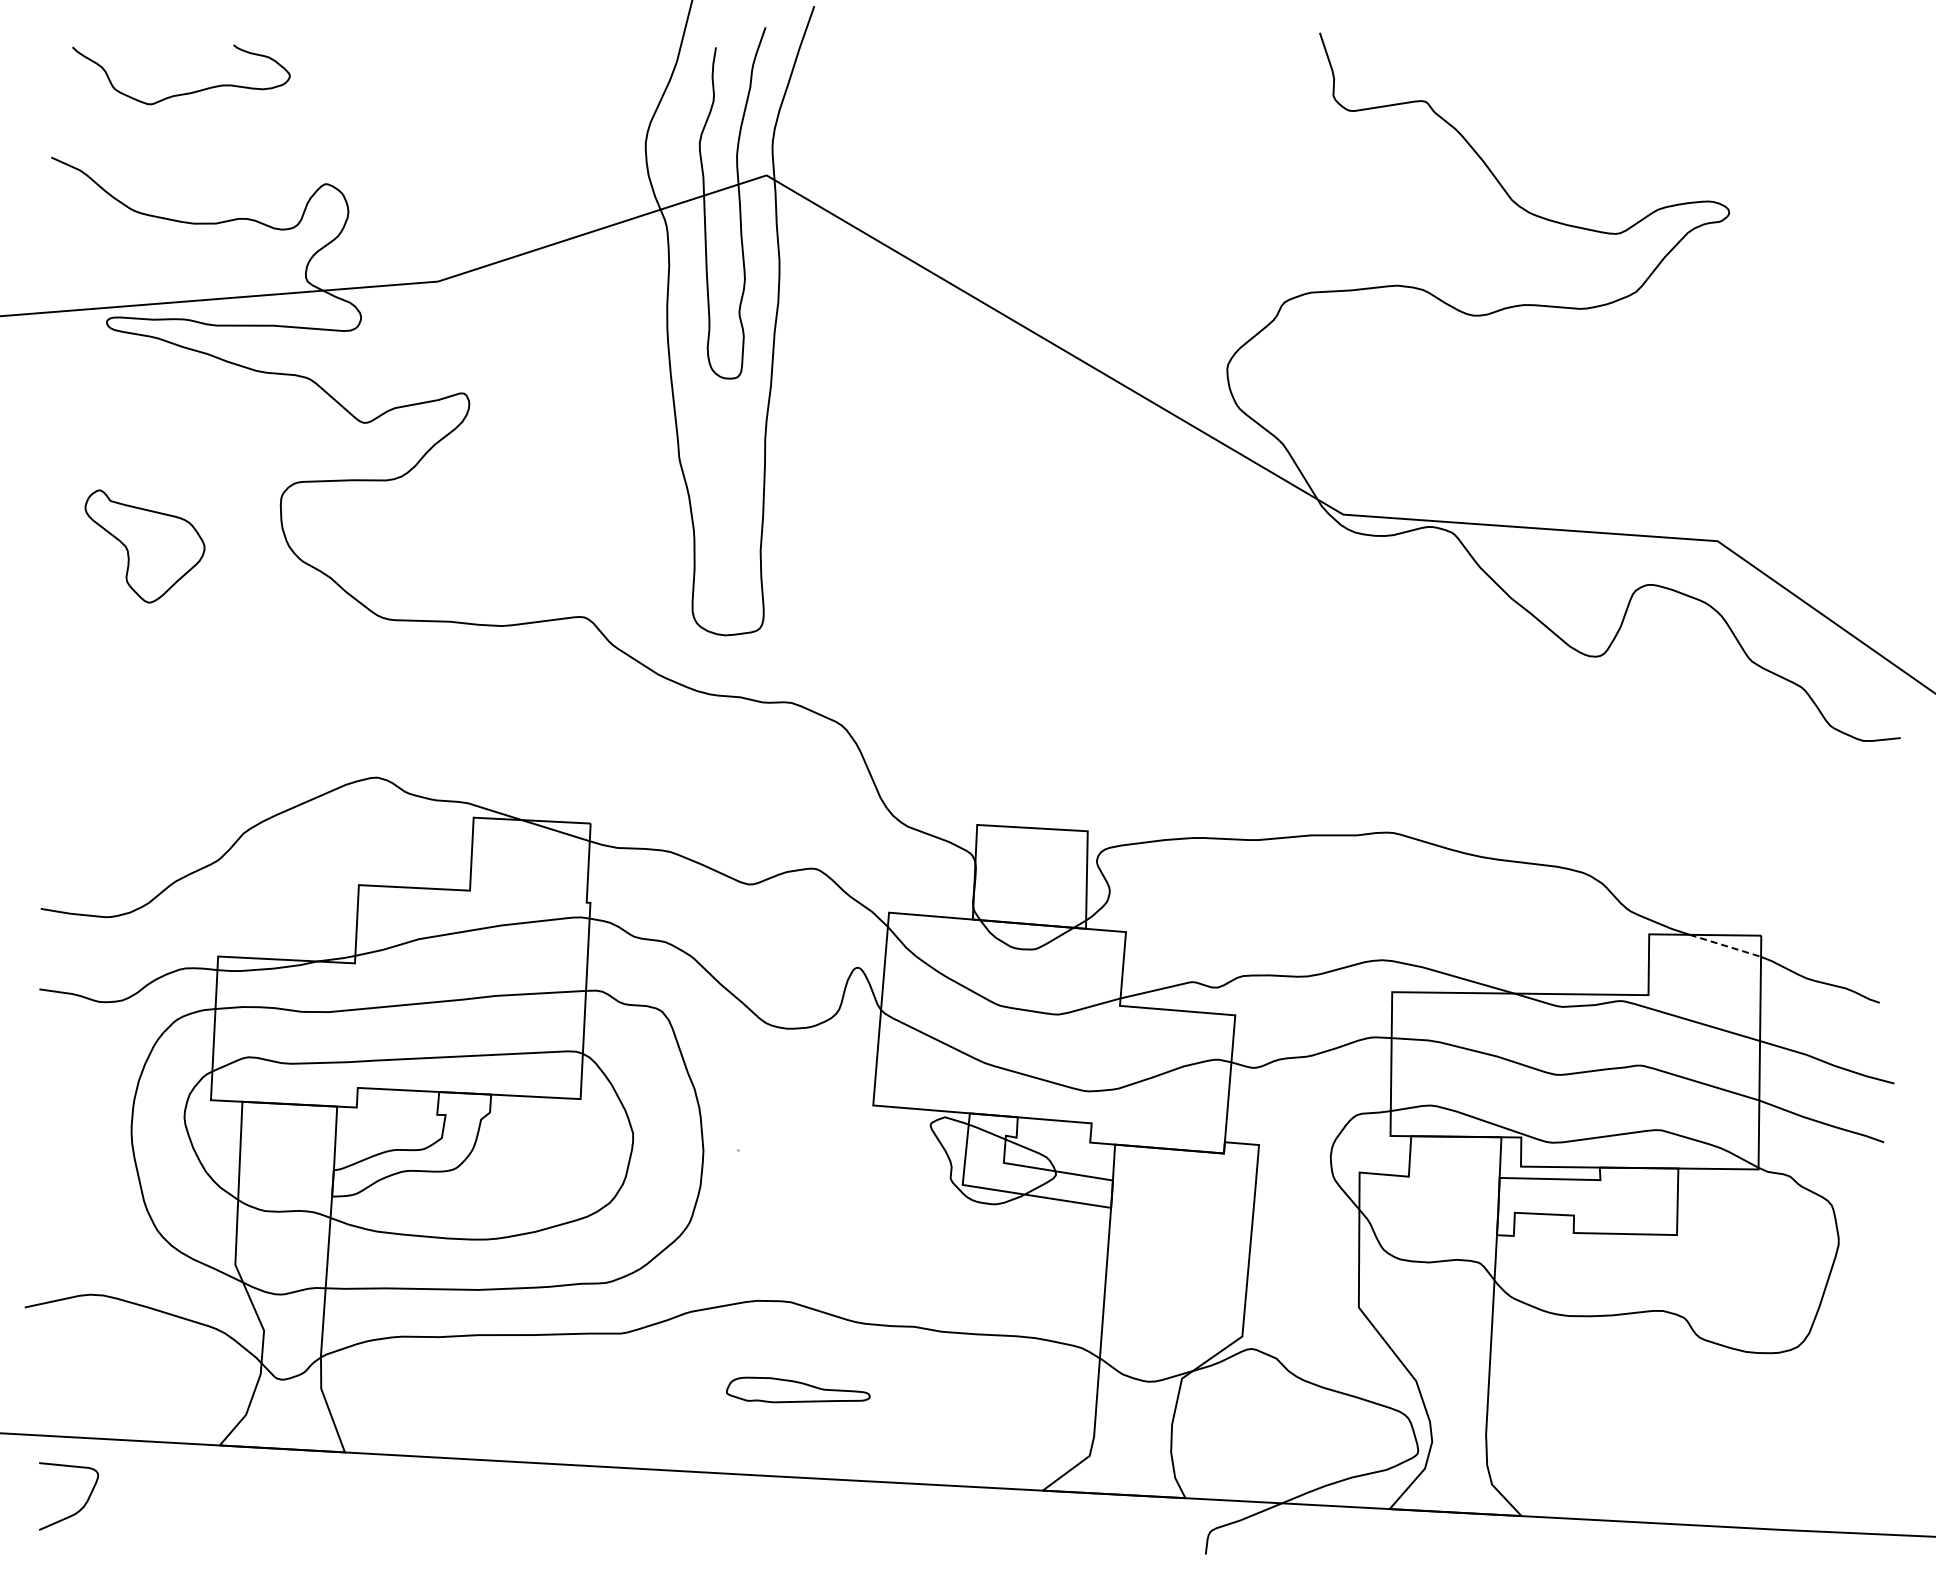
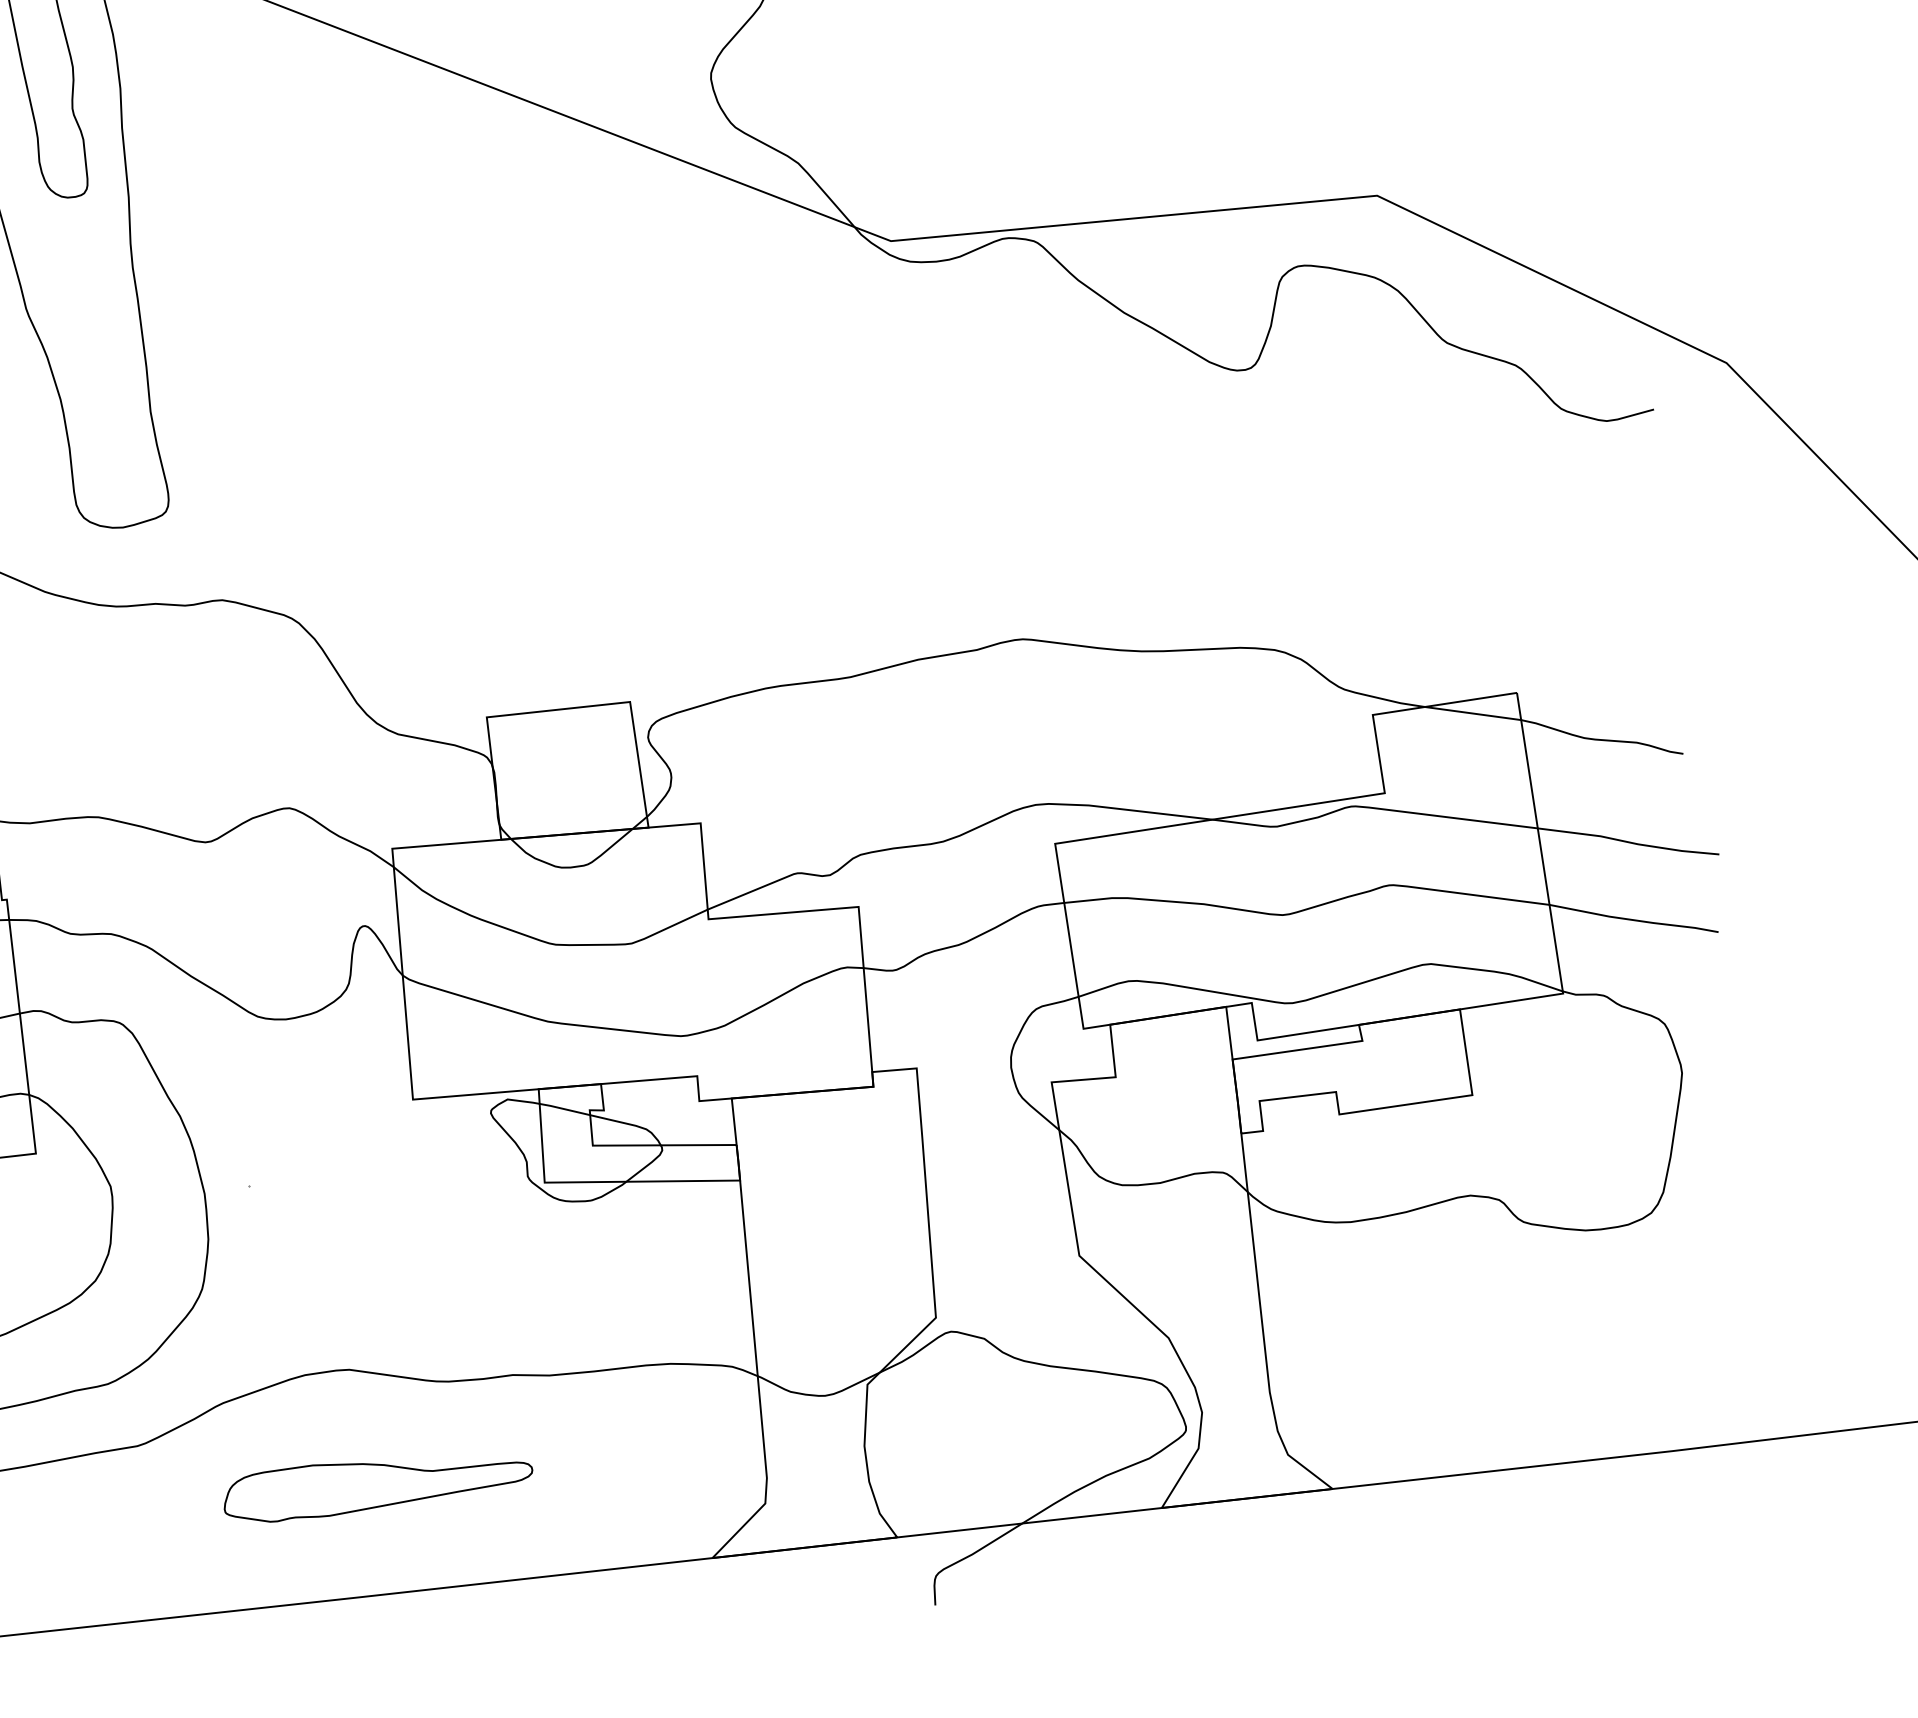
line: (1725, 945) -> (1473, 713), dashed -> solid
part: (798, 1389) -> (377, 1480), size x1.67

